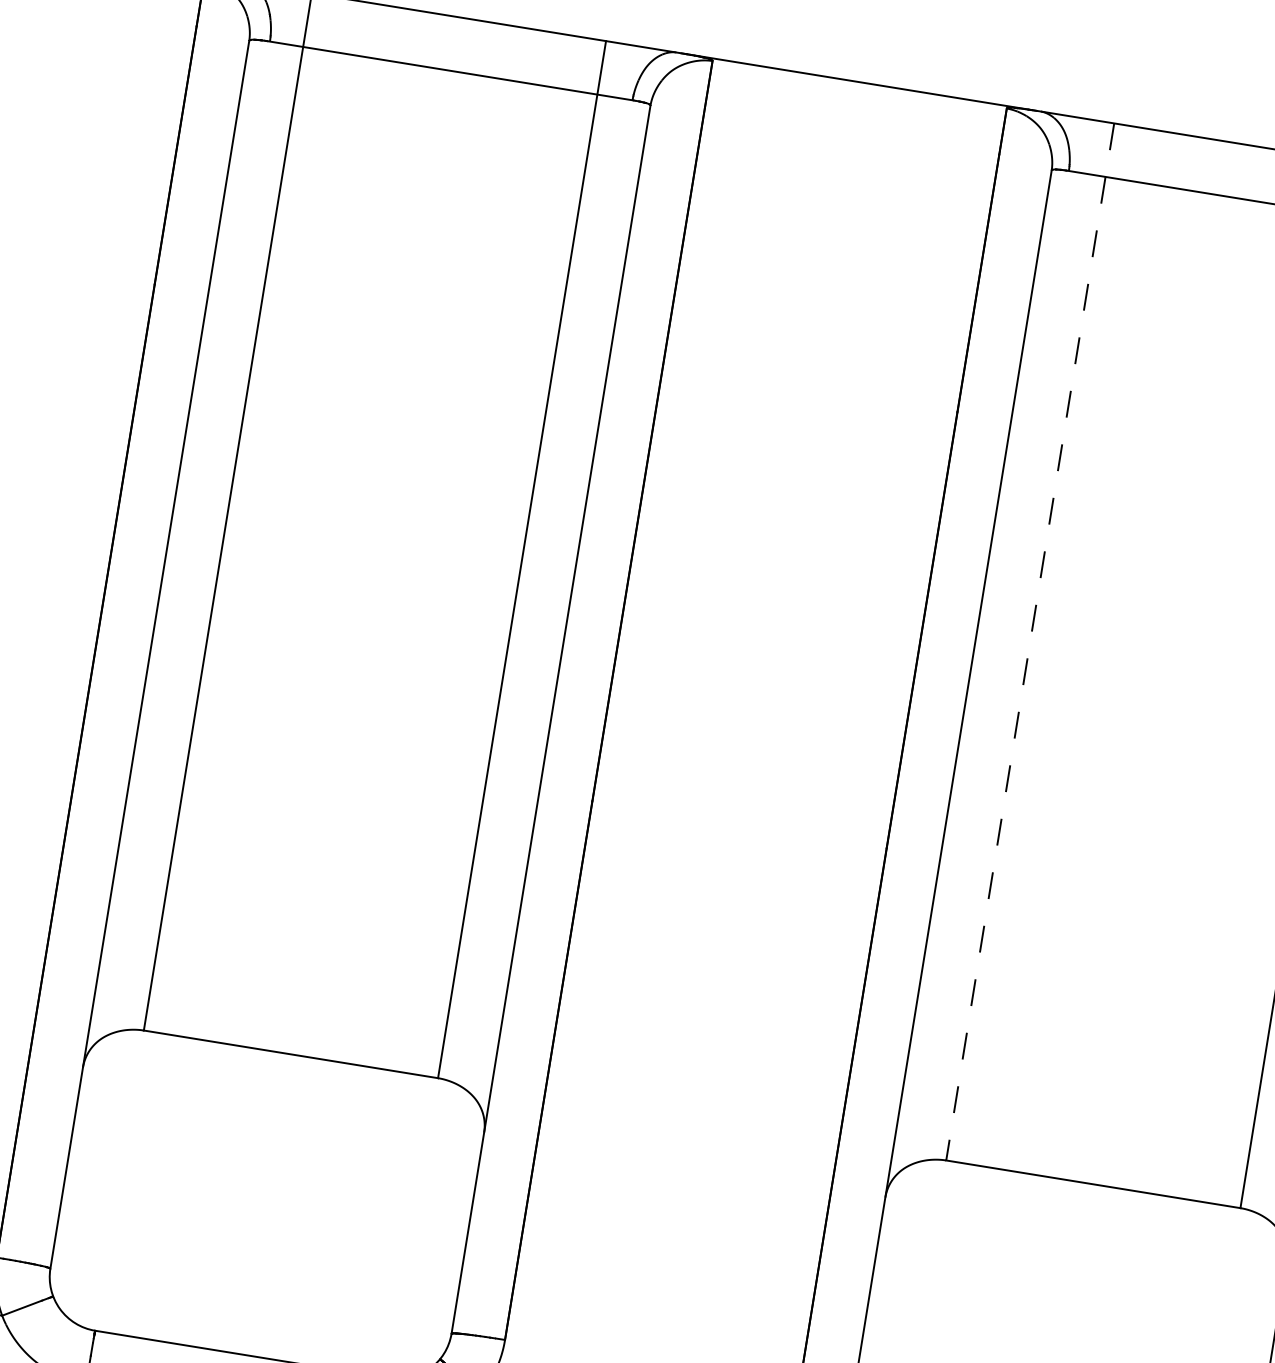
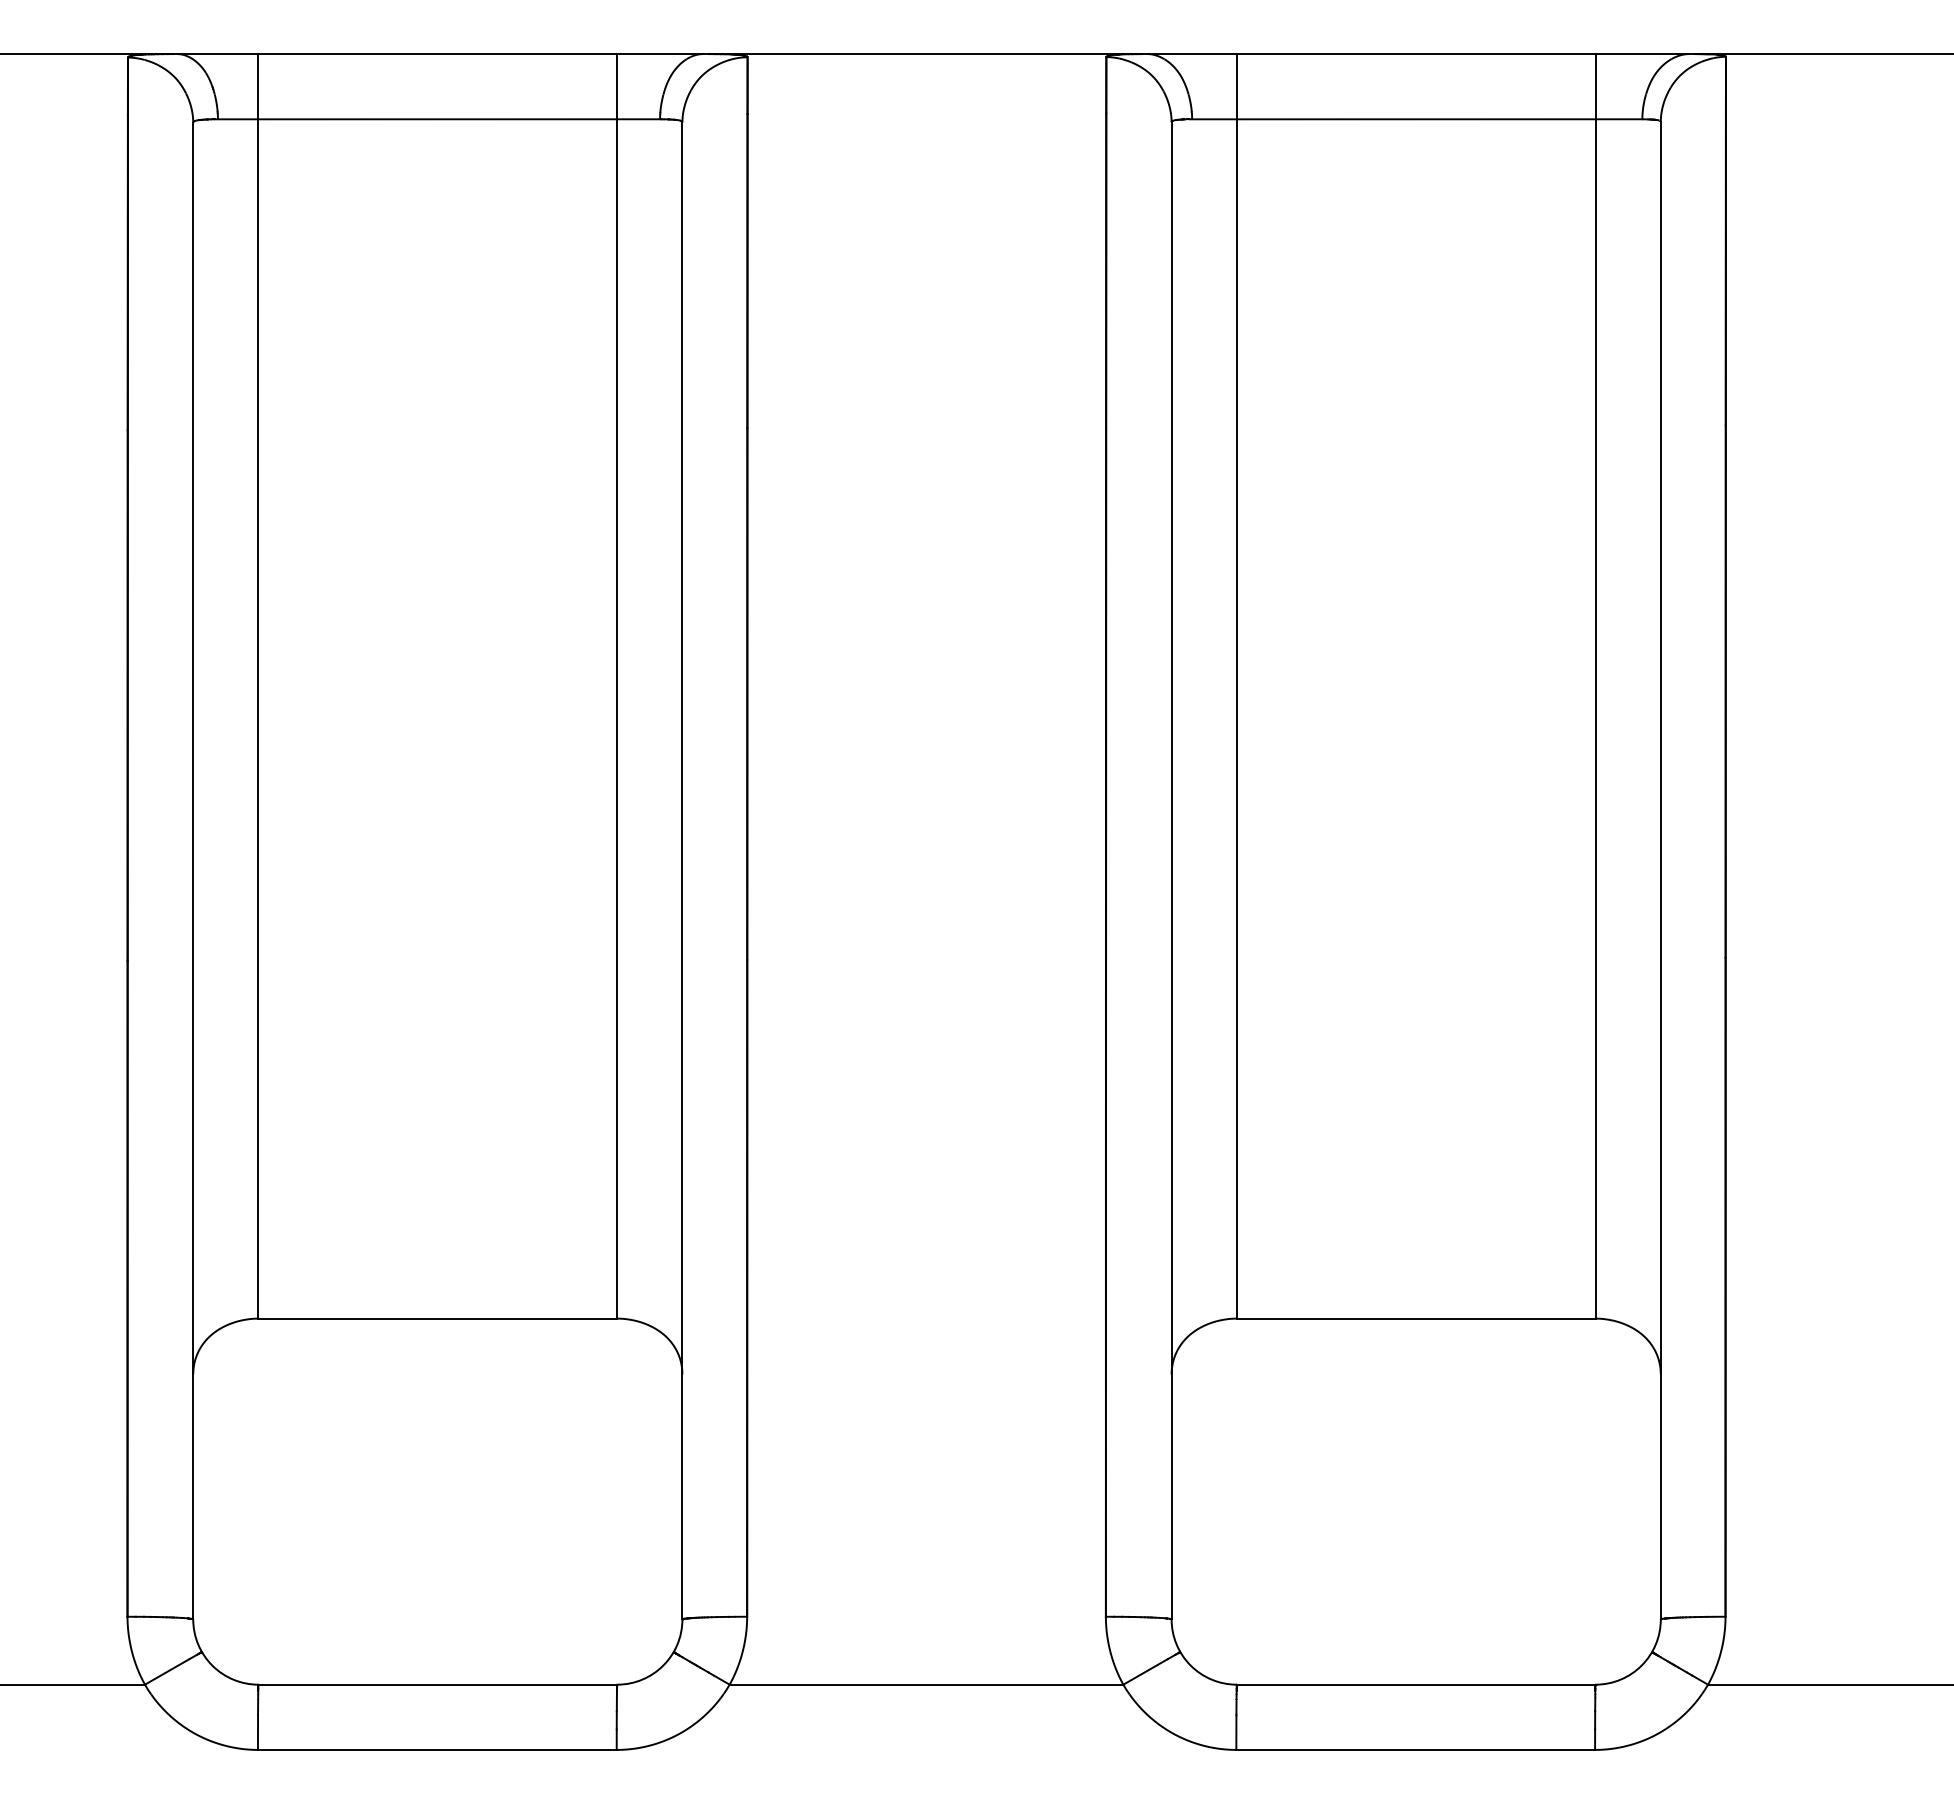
line: (1029, 642) -> (1236, 686), dashed -> solid

